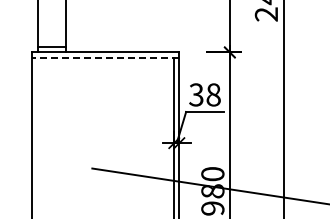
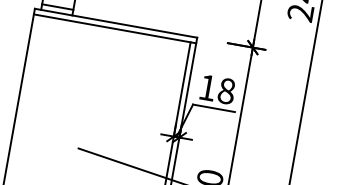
line: (105, 57) -> (114, 28), dashed -> solid
text: (196, 94) -> (207, 87), 38 -> 18

